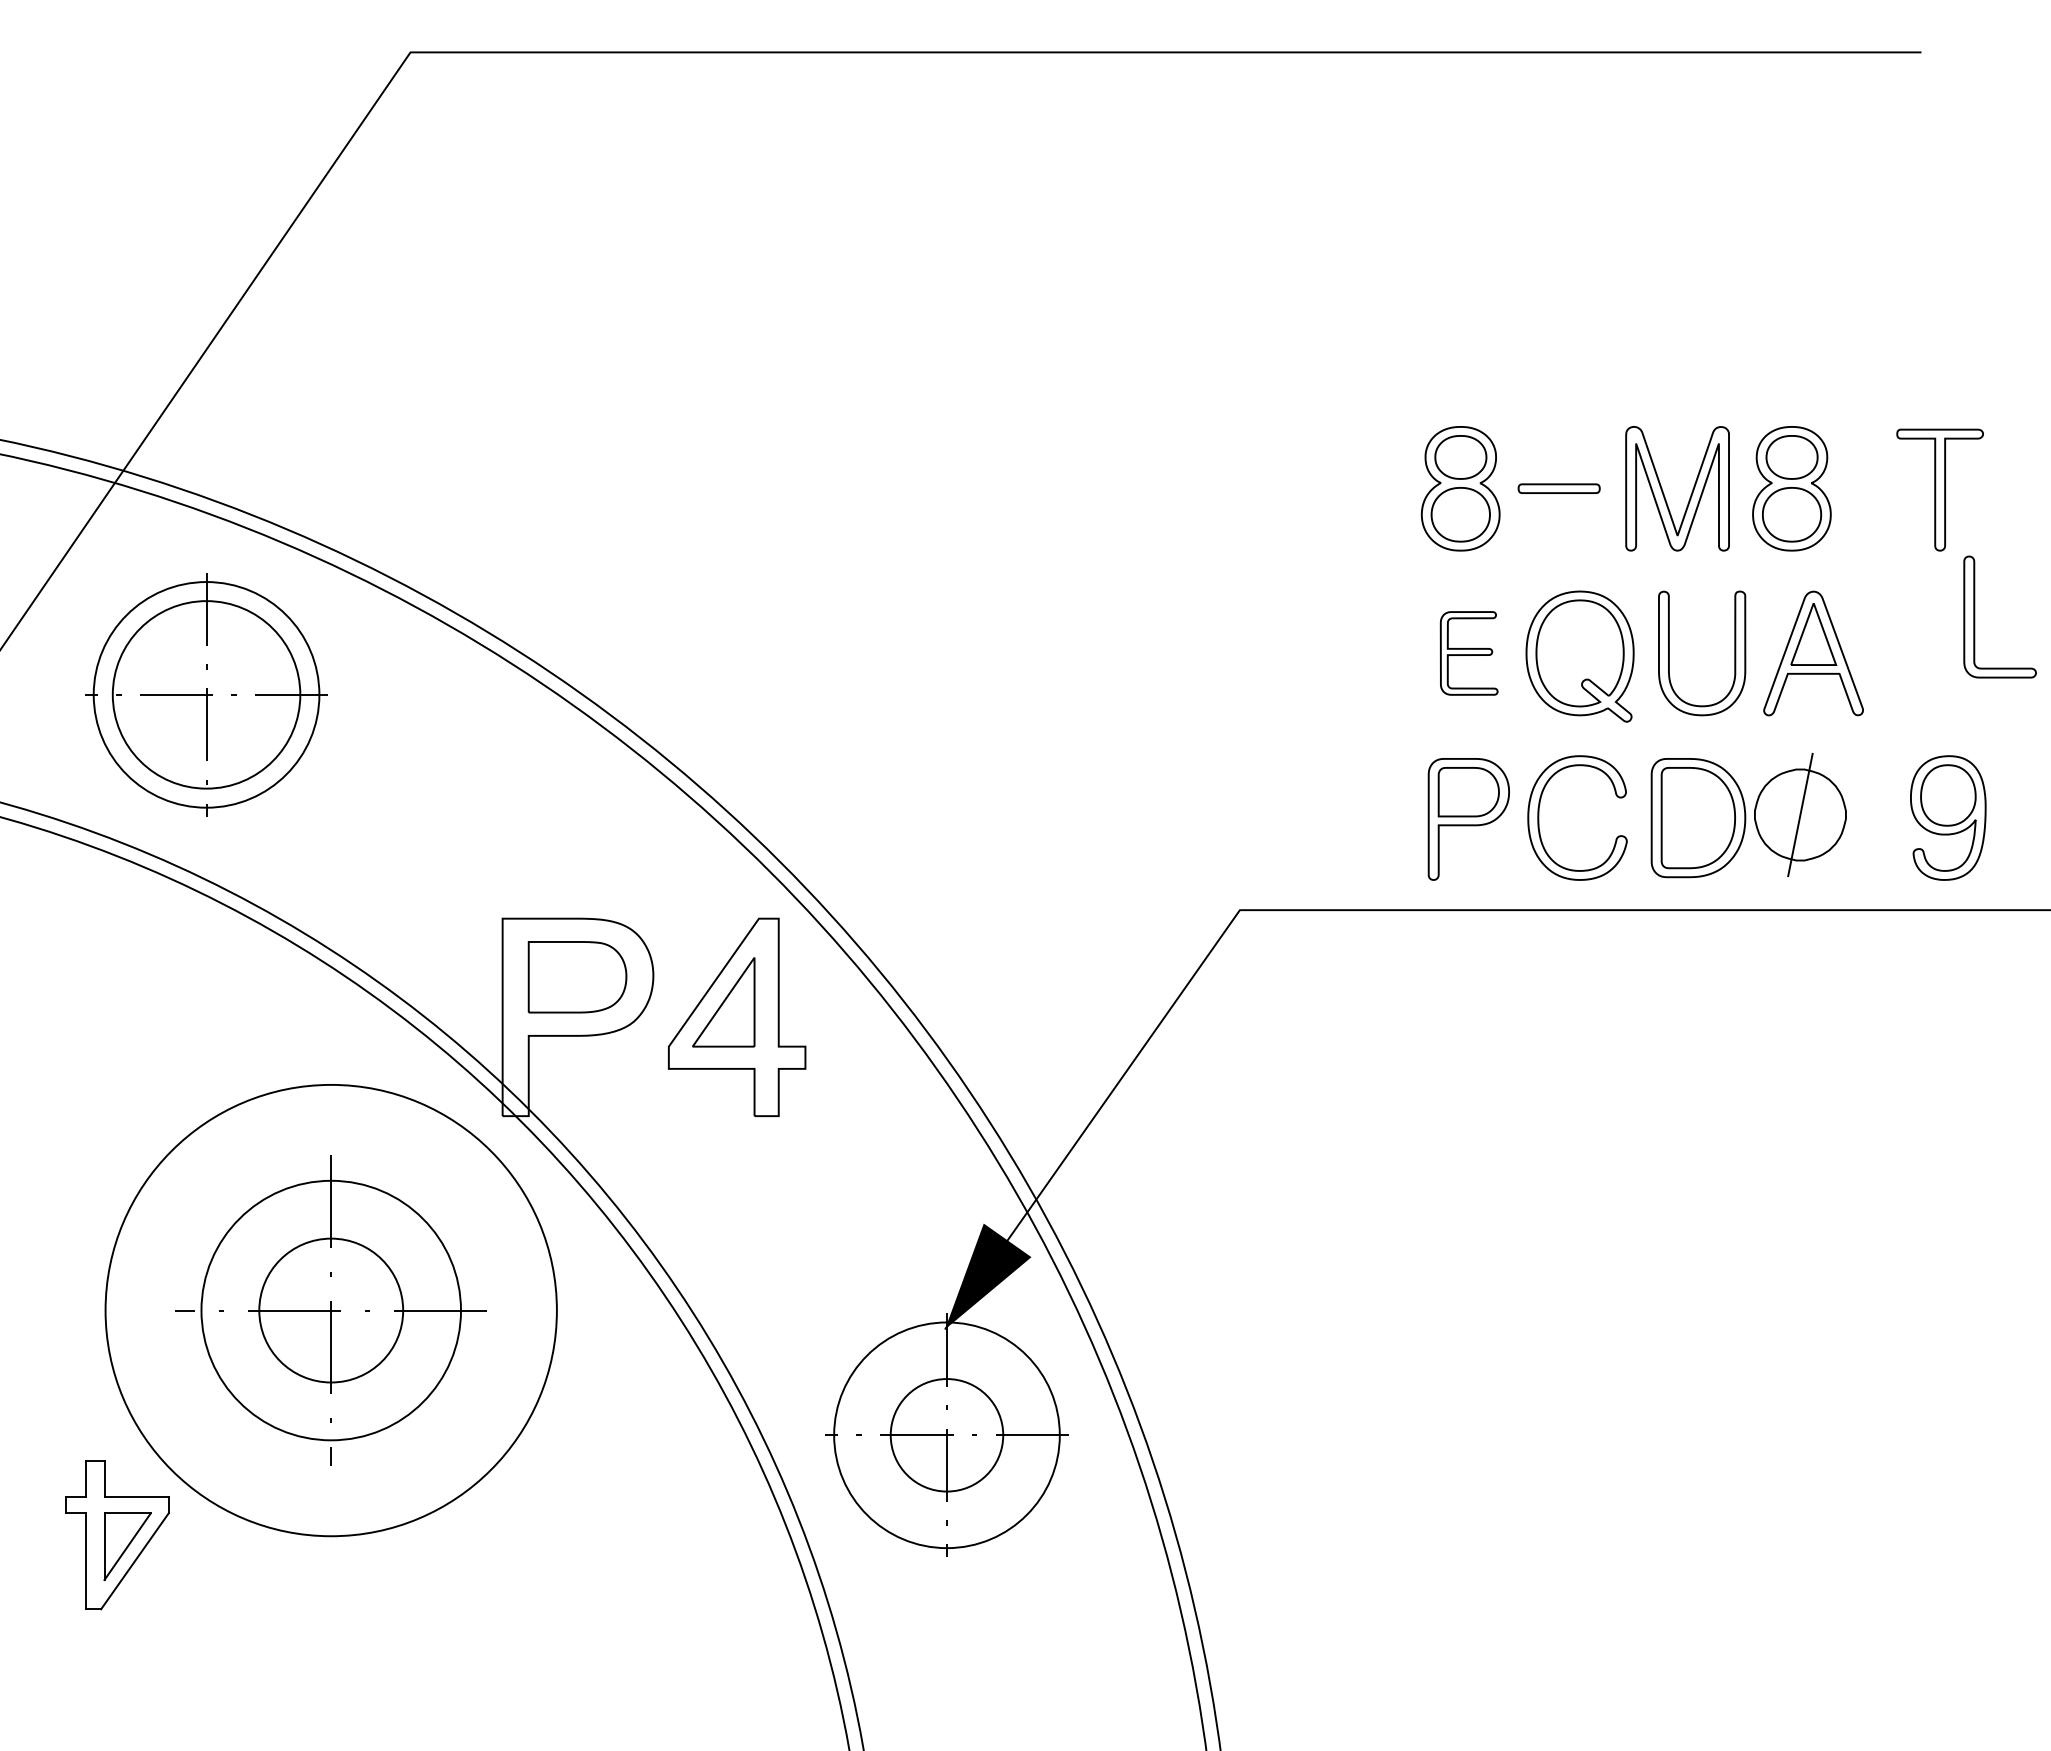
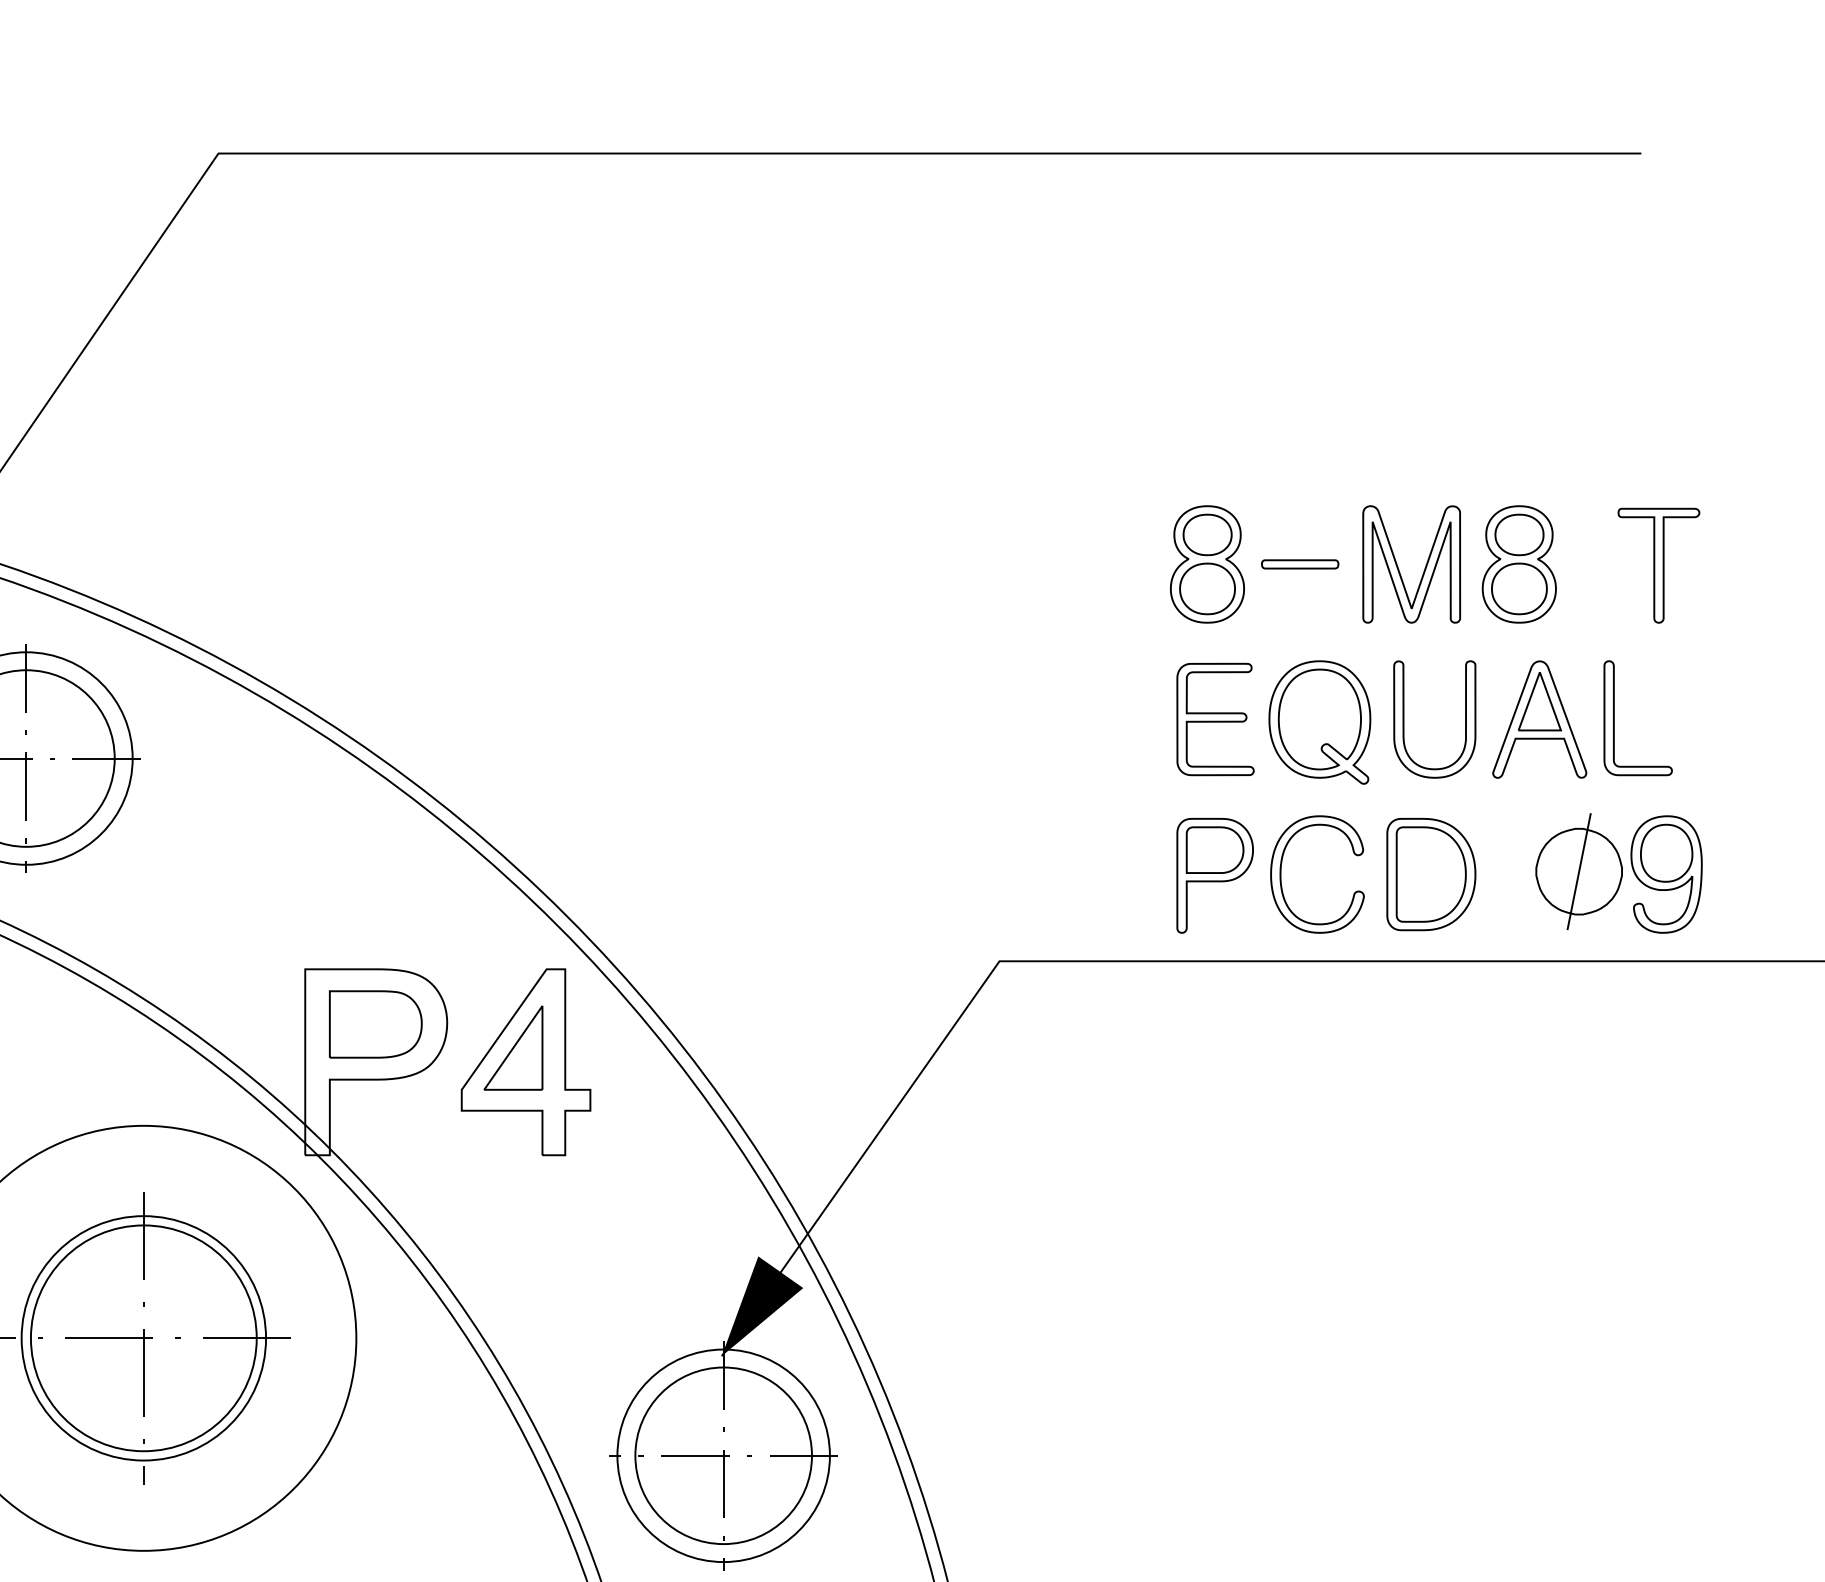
part: (1975, 616) -> (1615, 717), moved
part: (1468, 653) -> (1214, 719), size x1.43
part: (1800, 814) -> (1579, 871), moved
circle: (331, 1310) -> (144, 1338), size x1.67
circle: (946, 1435) -> (723, 1455), size x1.67

